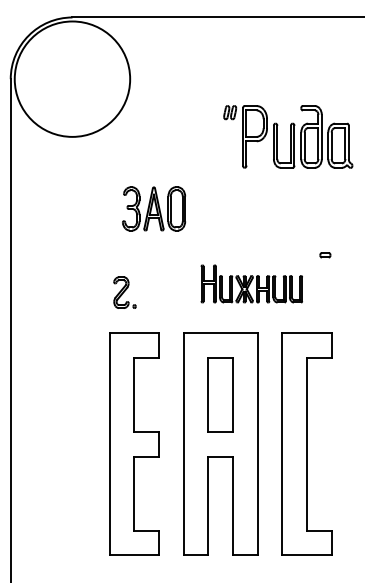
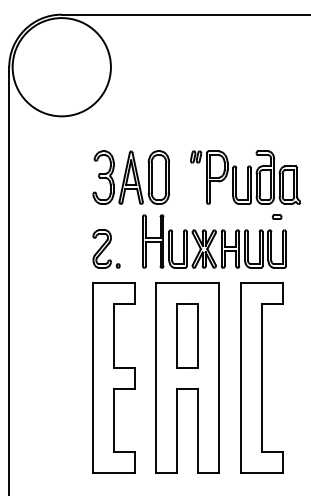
part: (288, 136) -> (245, 177), moved
part: (153, 208) -> (130, 177), size x1.43
part: (251, 283) -> (214, 241), size x1.67
part: (124, 292) -> (106, 248), size x1.43

